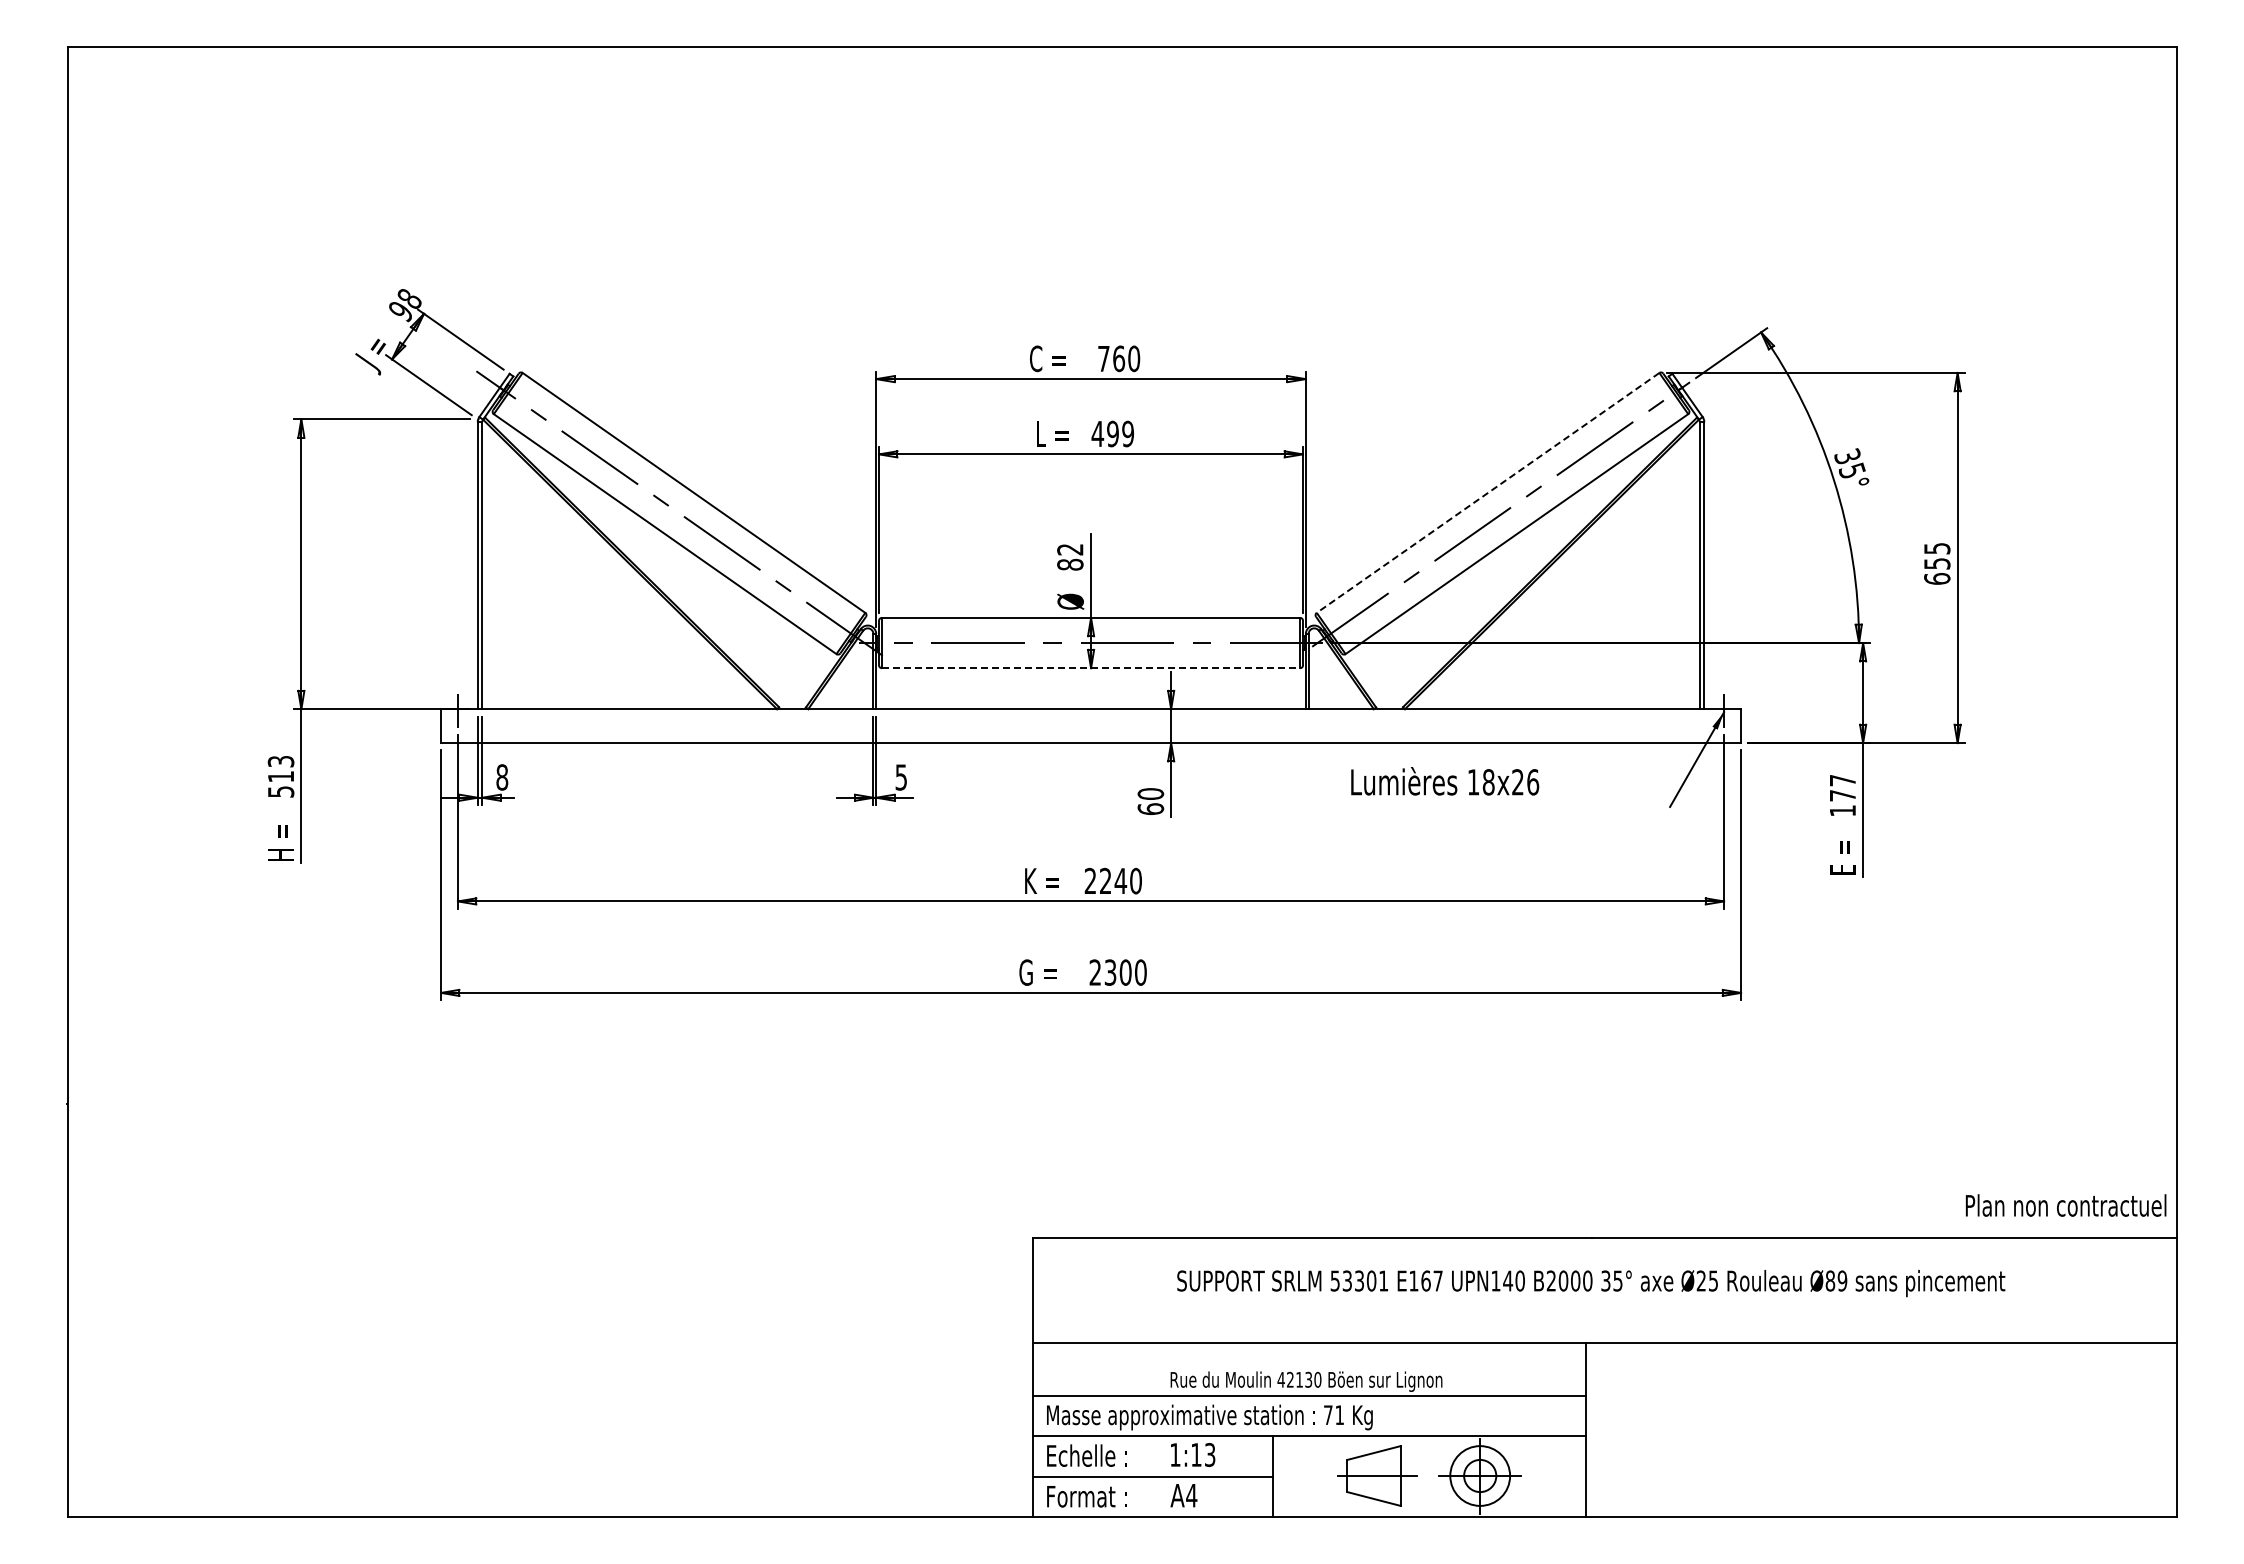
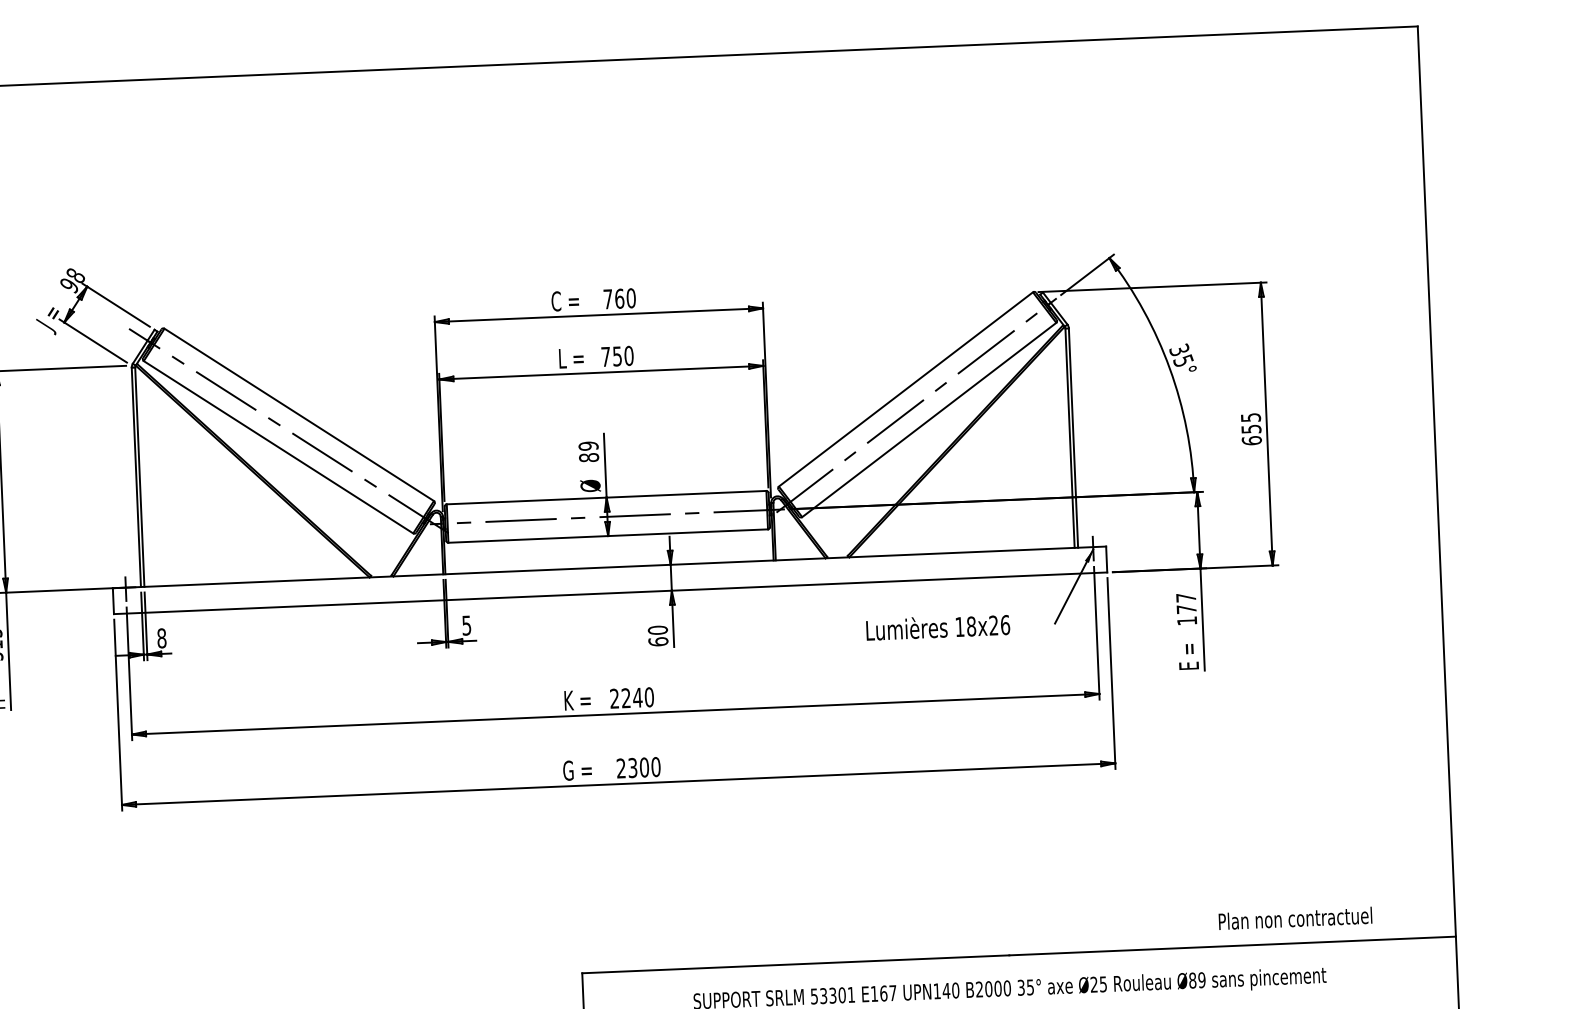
text: (1112, 433) -> (617, 356), 499 -> 750
line: (1487, 493) -> (905, 389), dashed -> solid
text: (1070, 549) -> (588, 446), 82 -> 89
line: (1091, 668) -> (608, 536), dashed -> solid
text: (1445, 781) -> (938, 627), moved
text: (2065, 1205) -> (1295, 918), moved

